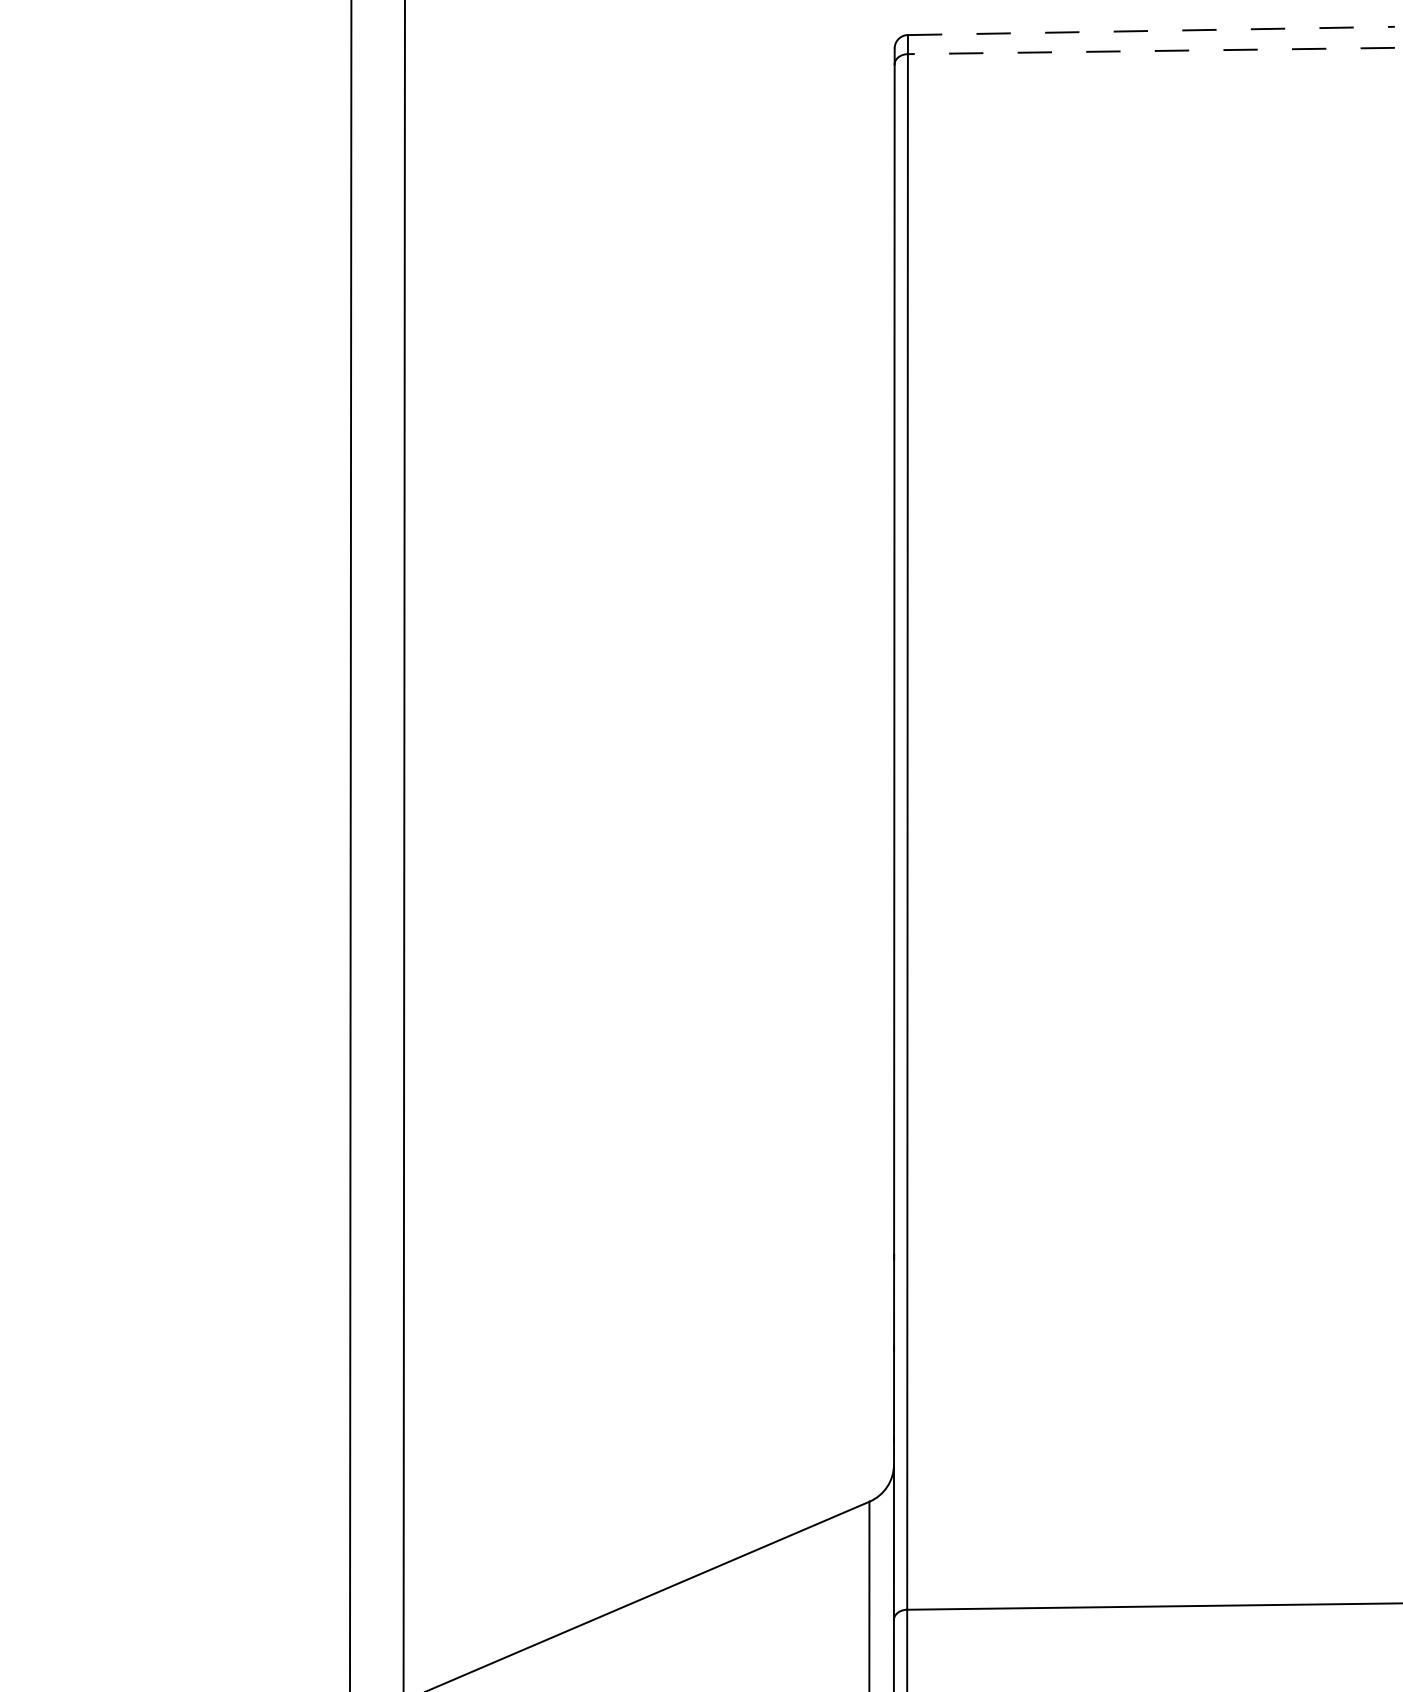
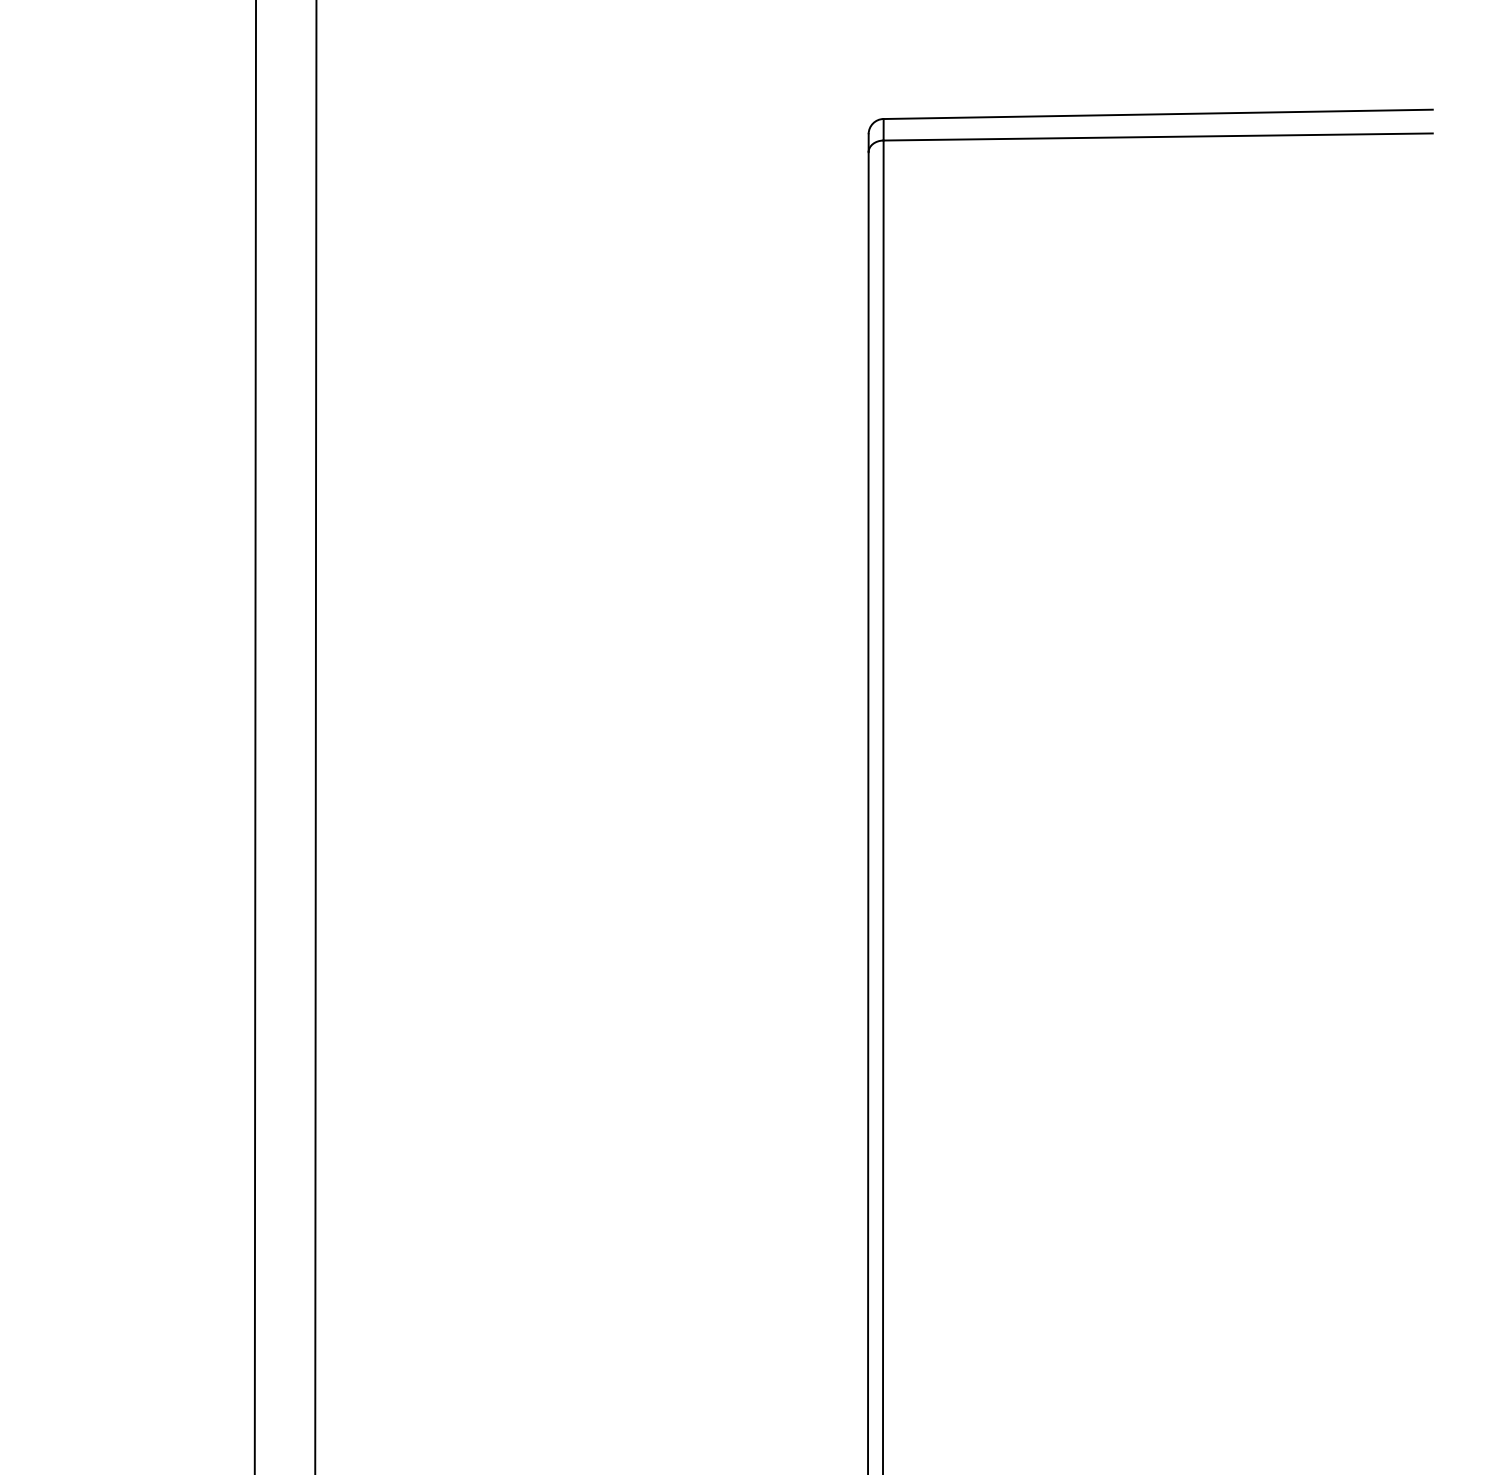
line: (1151, 30) -> (1158, 113), dashed -> solid
line: (1150, 51) -> (1157, 137), dashed -> solid

